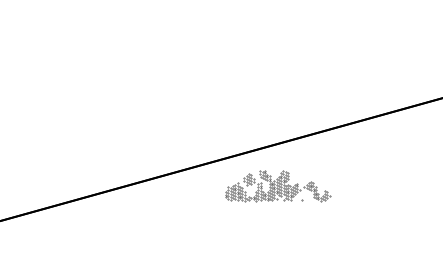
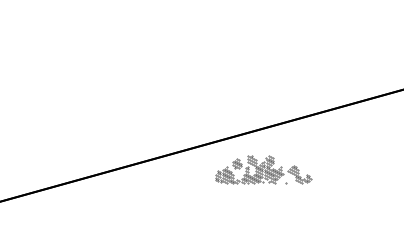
part: (278, 186) -> (264, 170), moved

